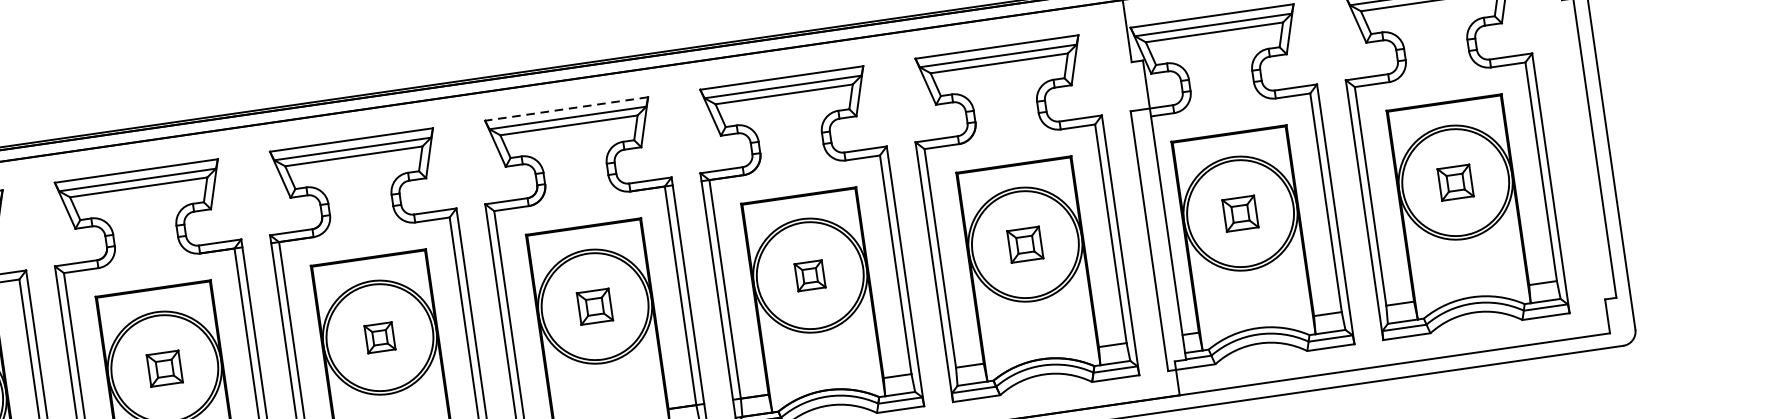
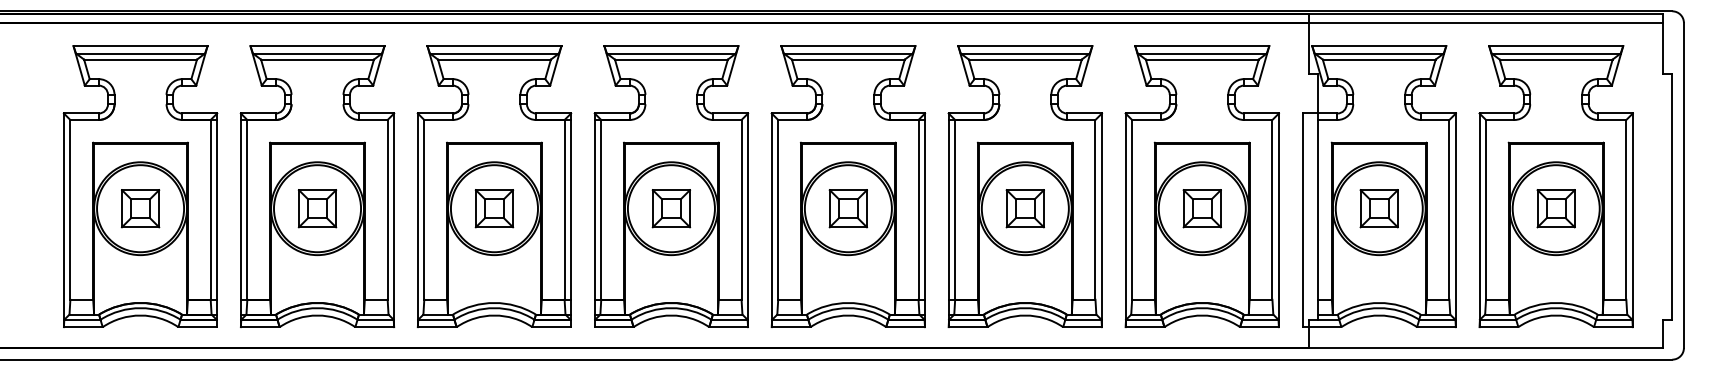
line: (565, 109) -> (847, 46), dashed -> solid
part: (1454, 182) -> (1555, 208), size x1.43
part: (1239, 213) -> (1378, 208), size x1.43
part: (1024, 244) -> (1201, 208), size x1.43
part: (809, 275) -> (1024, 208), size x1.67
part: (594, 306) -> (847, 208), size x1.43
part: (380, 337) -> (671, 208), size x1.67
part: (164, 368) -> (494, 208), size x1.43

